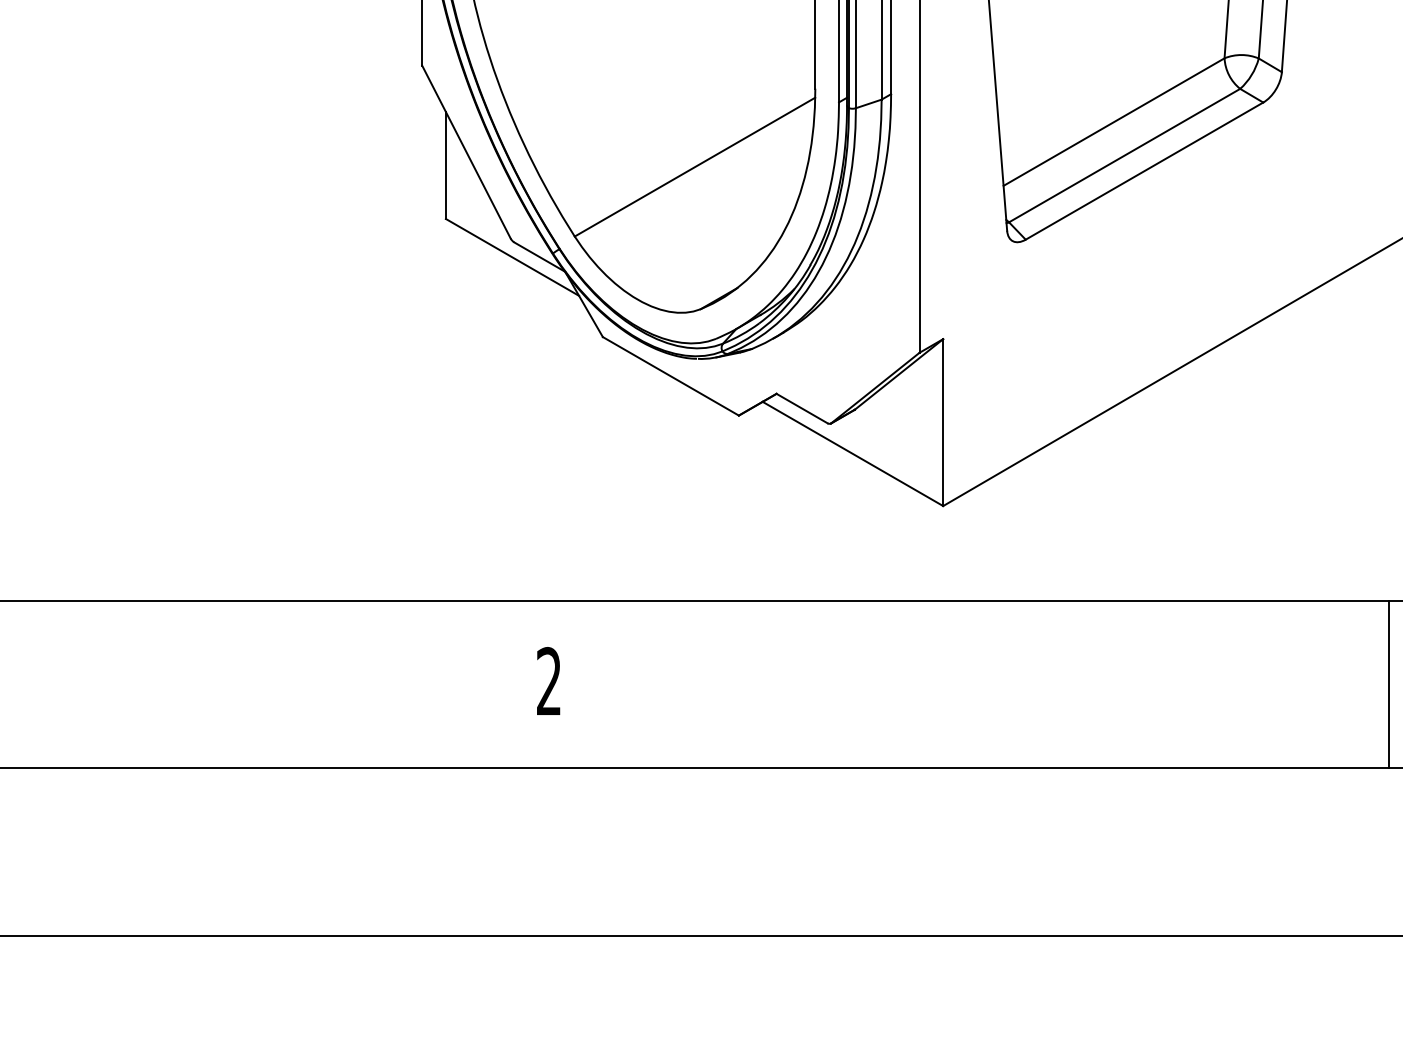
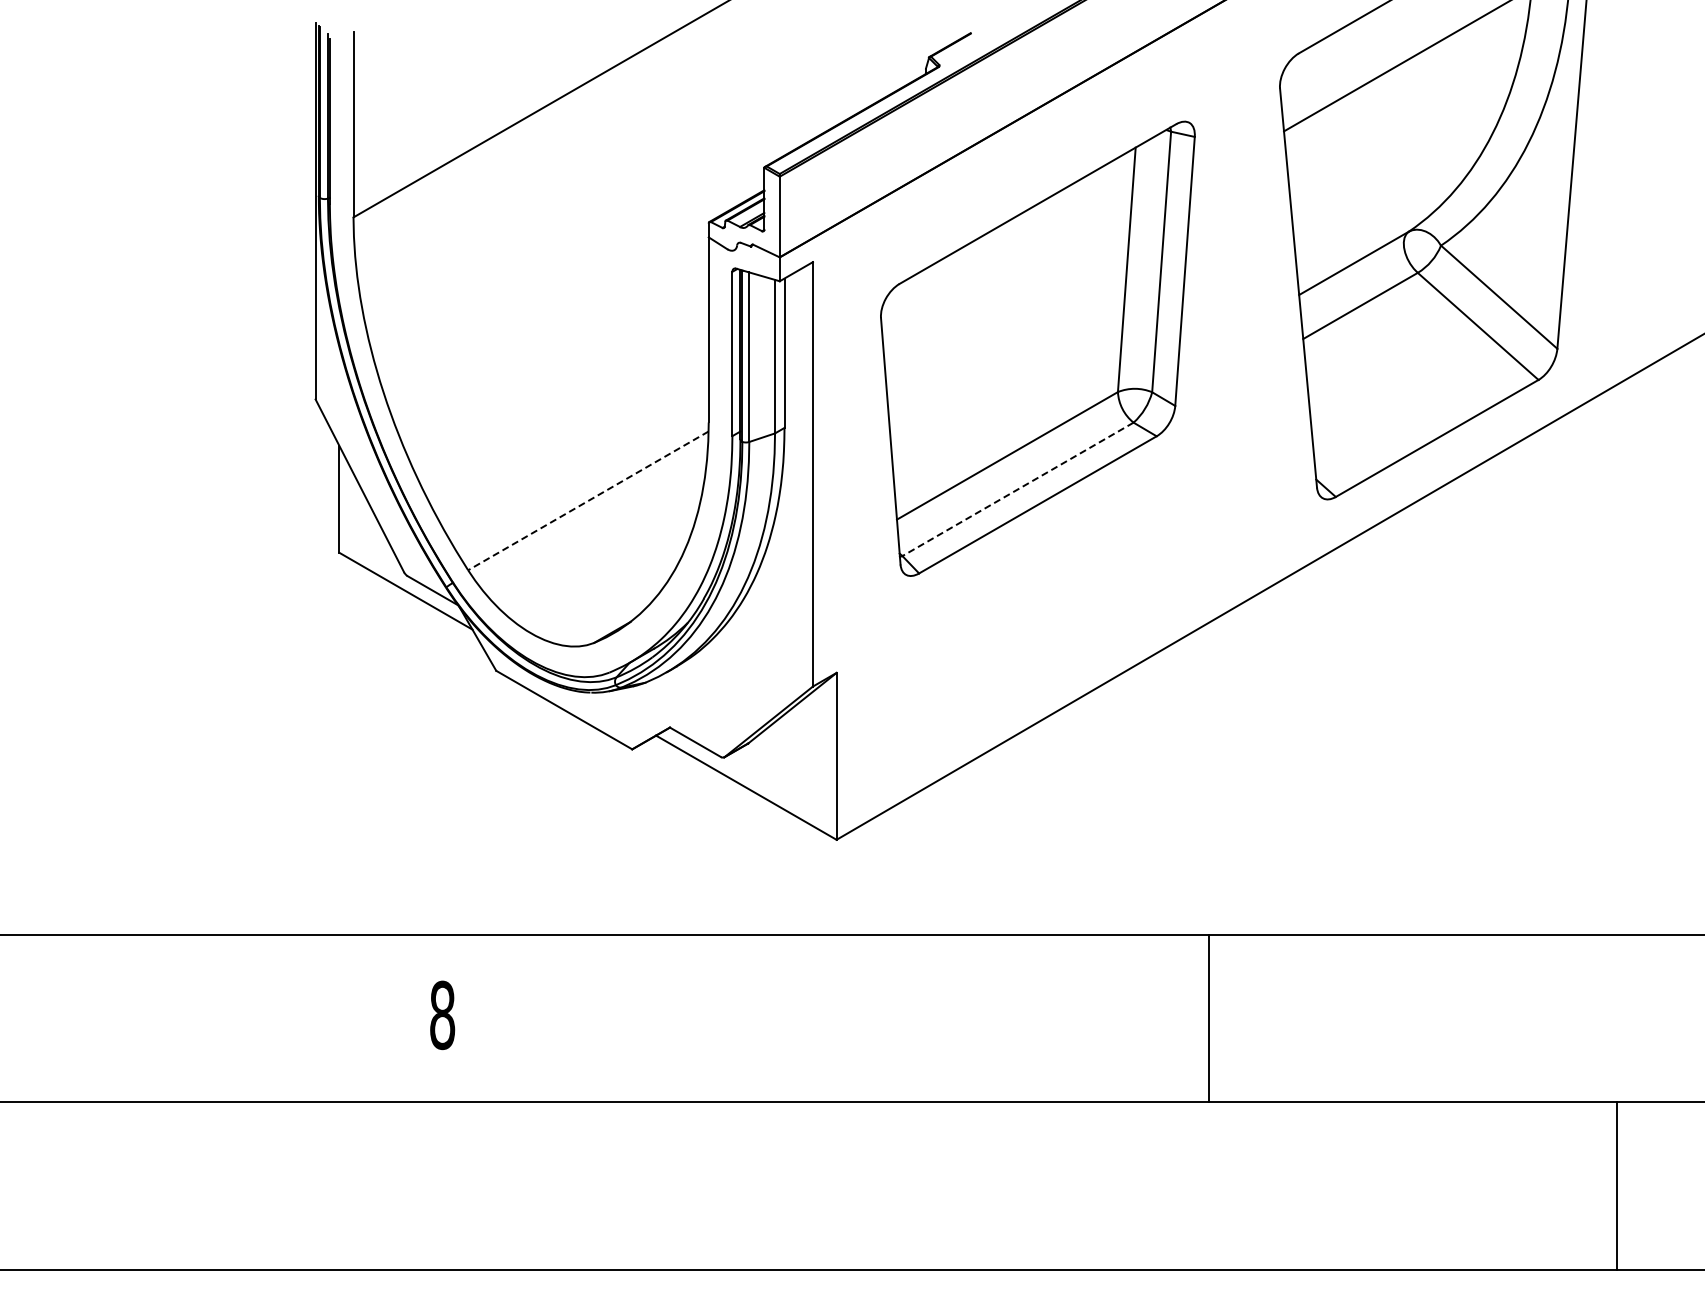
line: (1124, 155) -> (1017, 489), solid -> dashed
line: (695, 166) -> (588, 500), solid -> dashed
text: (549, 681) -> (442, 1015), 2 -> 8
line: (1389, 684) -> (1209, 1018), moved

